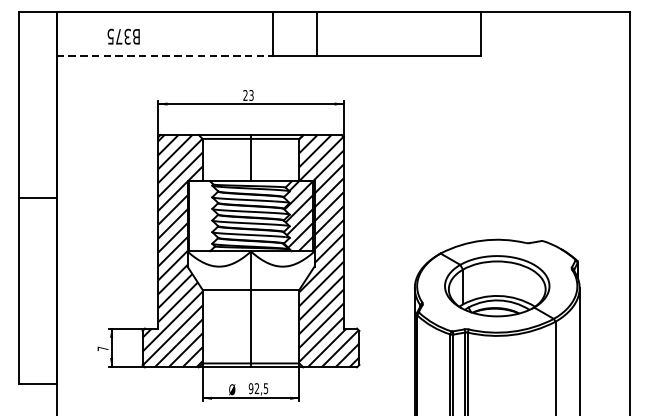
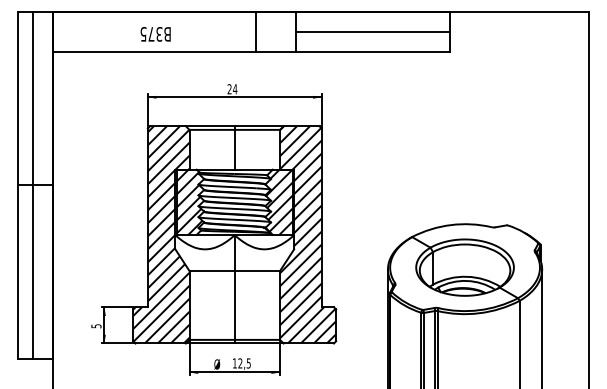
line: (398, 33) -> (372, 31), added
text: (123, 36) -> (155, 34), moved
line: (165, 56) -> (154, 52), dashed -> solid
text: (251, 95) -> (235, 89), 23 -> 24
line: (34, 198) -> (32, 185), added
hatch: (202, 215) -> (189, 201), added
text: (103, 349) -> (96, 326), 7 -> 5
text: (250, 388) -> (234, 363), 92,5 -> 12,5

